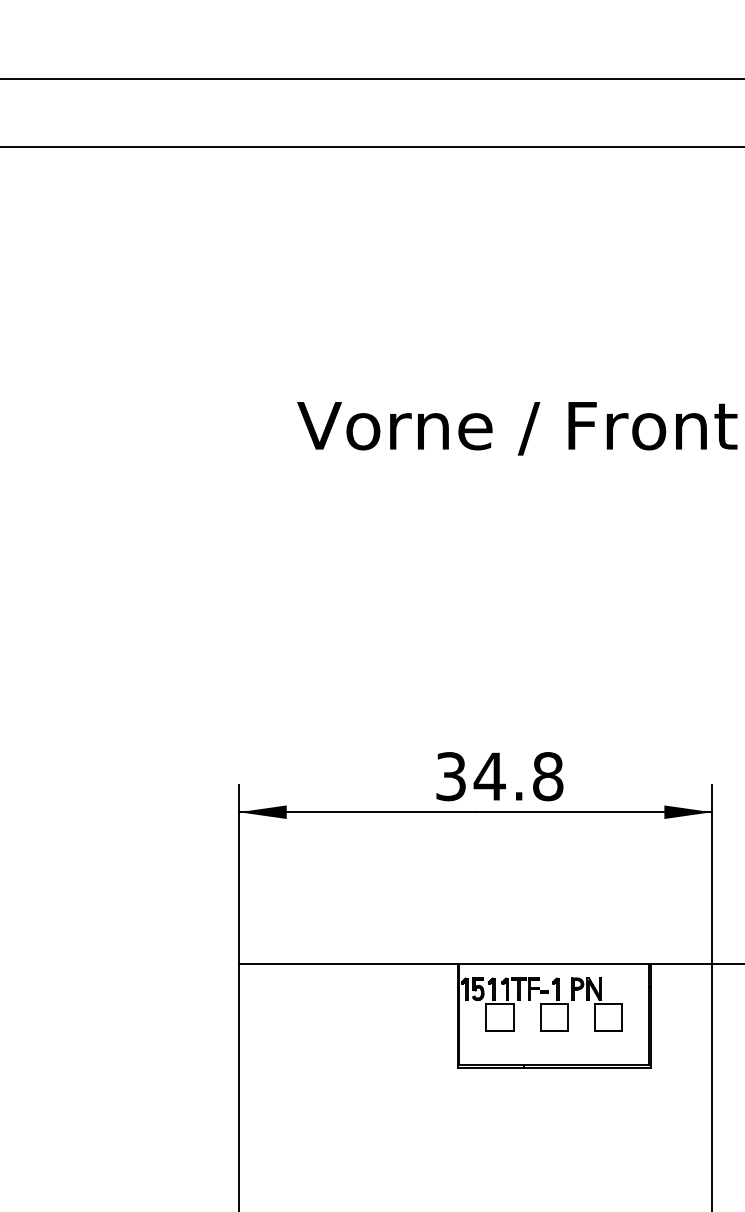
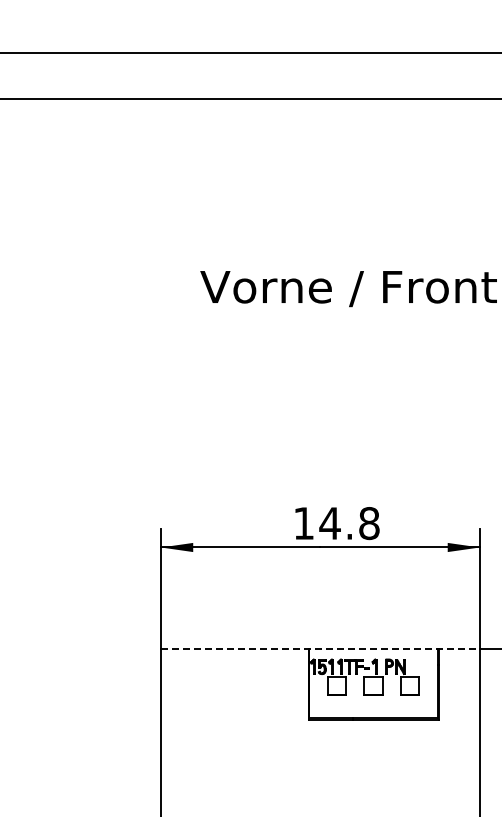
text: (450, 776) -> (303, 523), 34.8 -> 14.8
line: (475, 963) -> (320, 649), solid -> dashed

